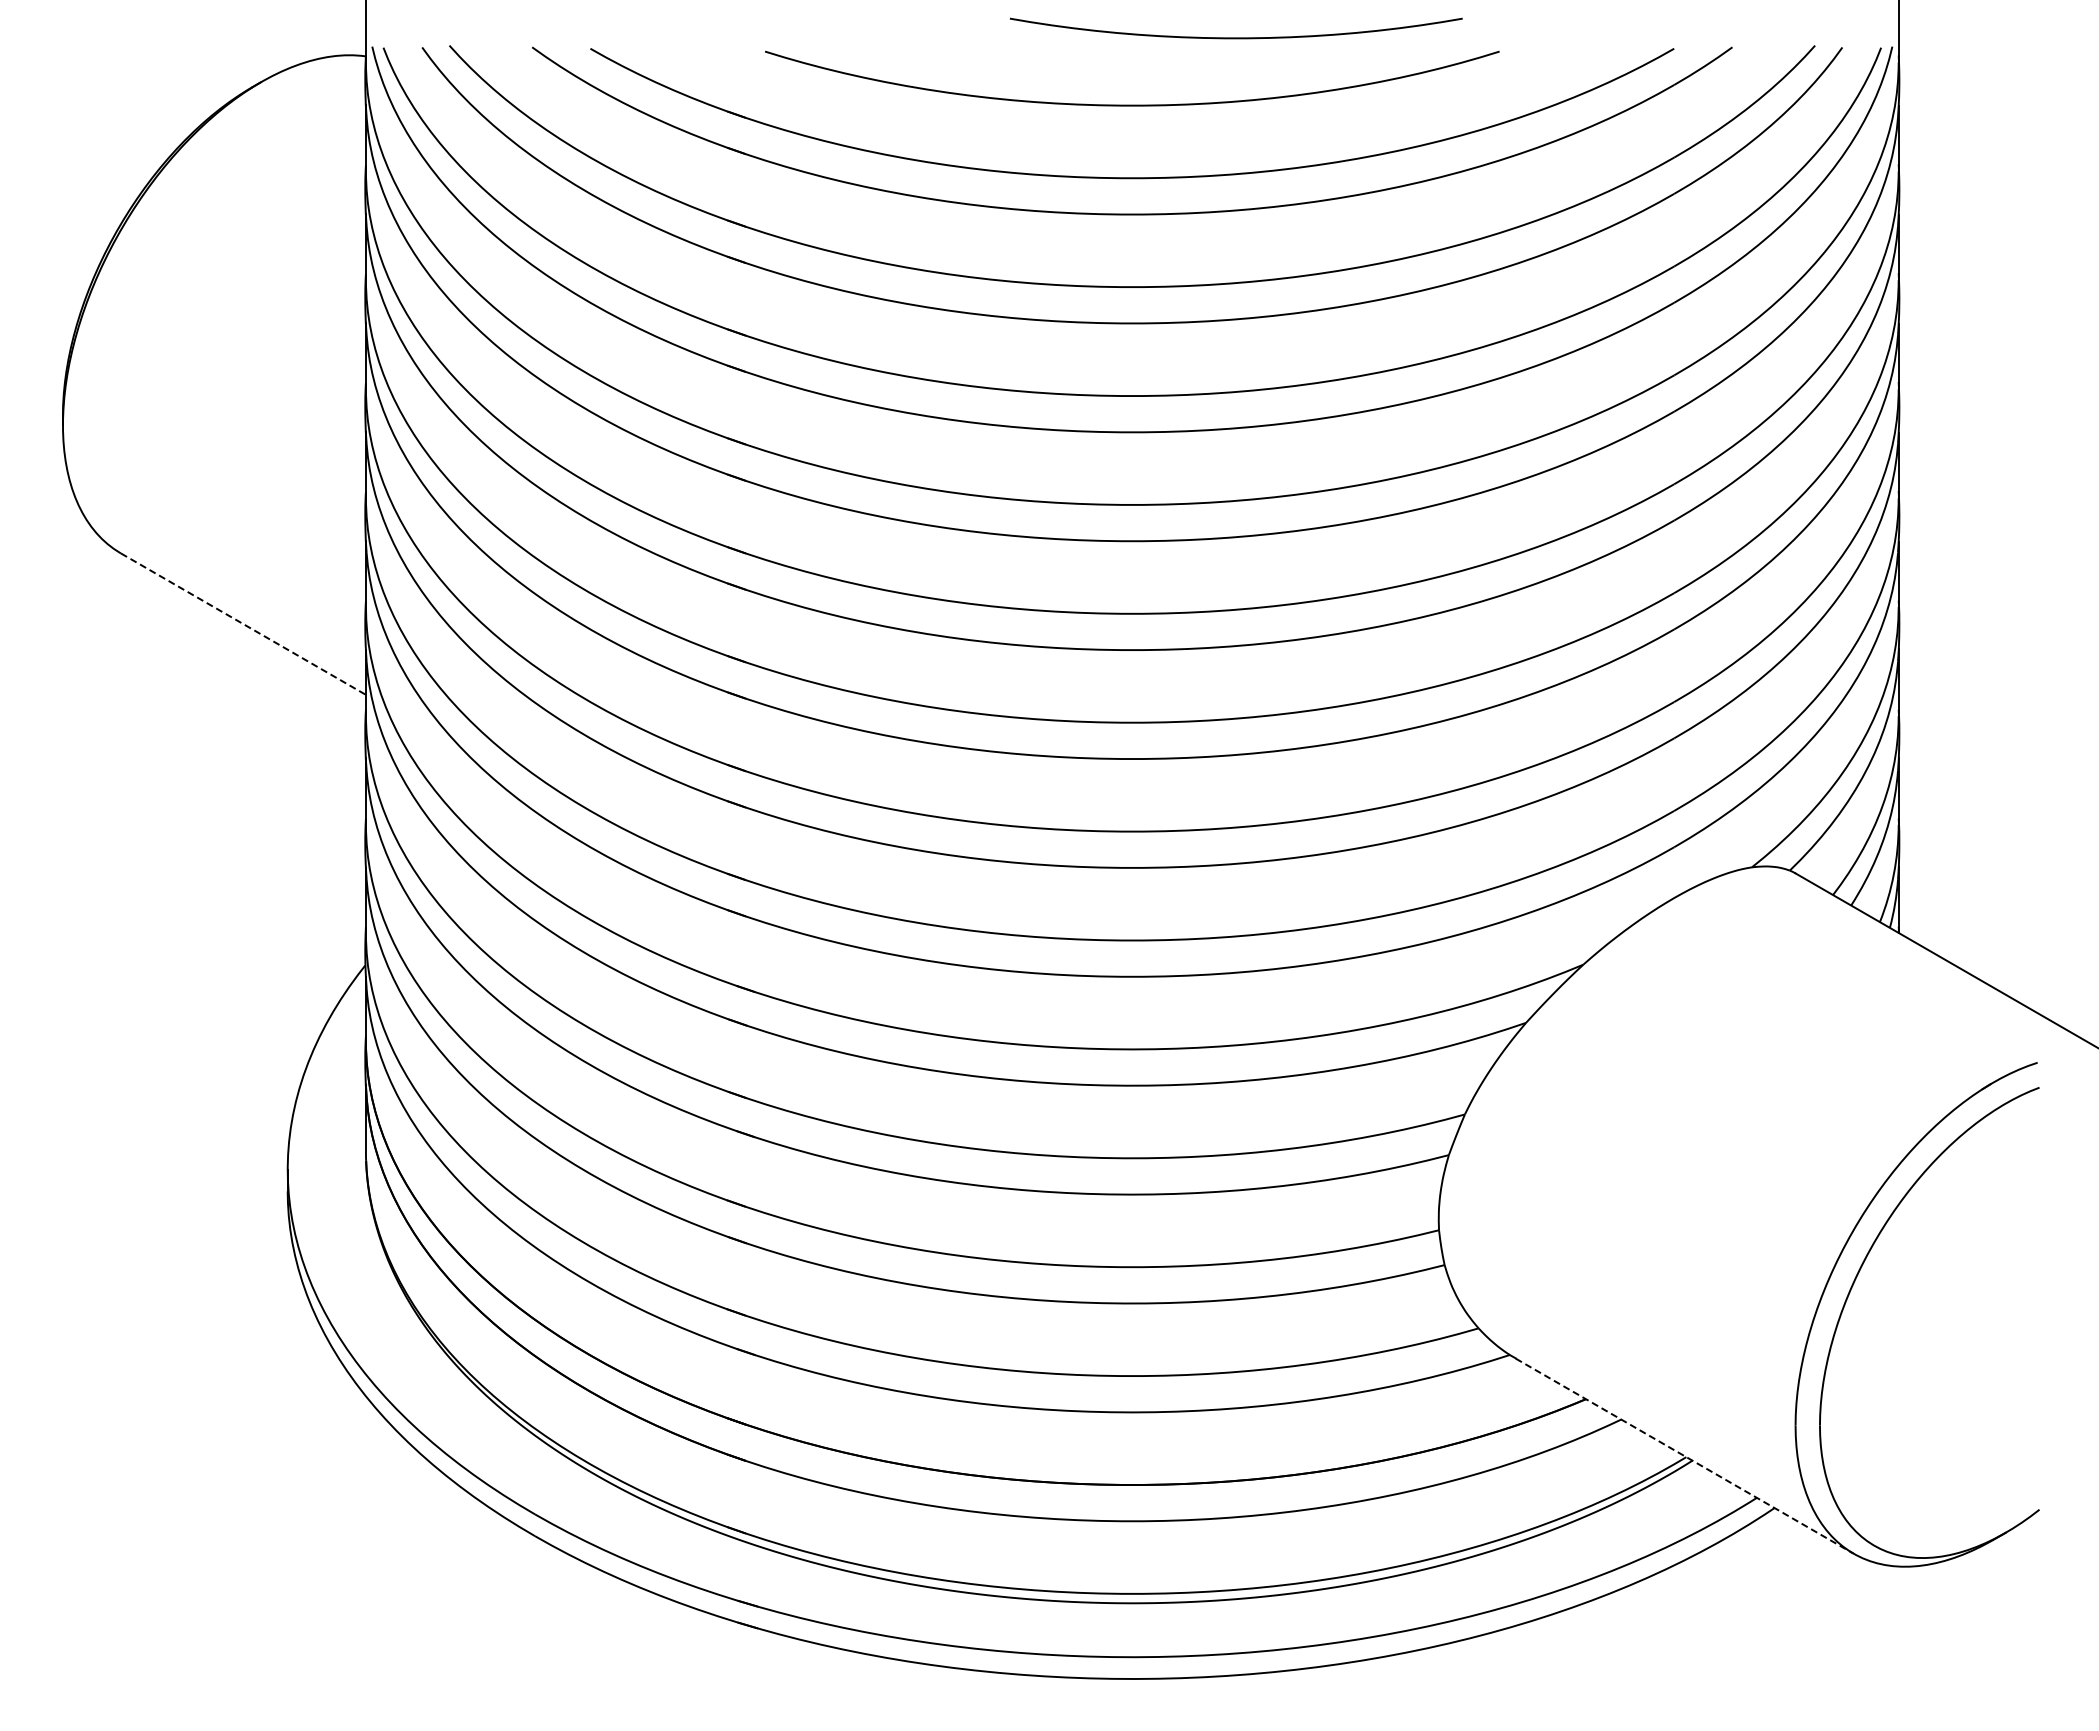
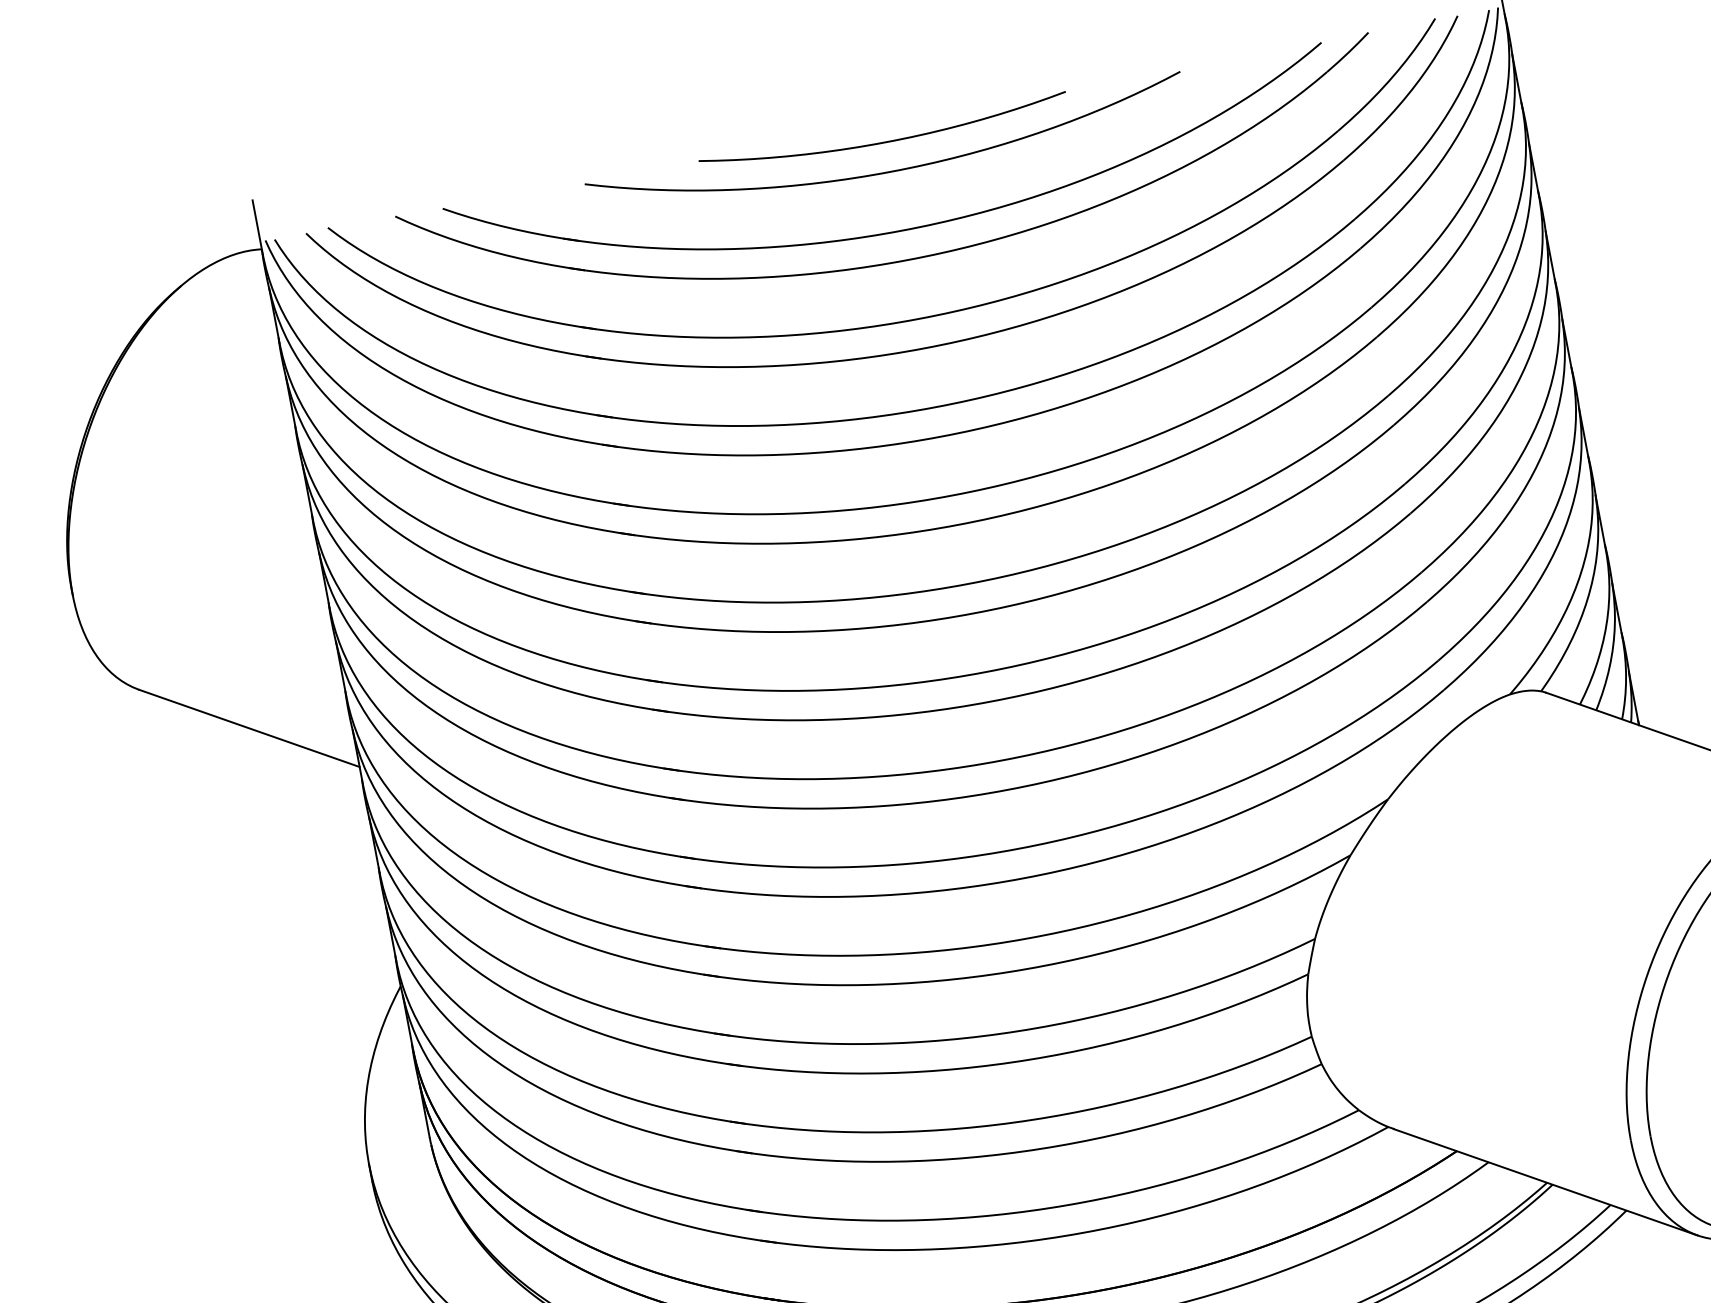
curve: (1236, 37) -> (885, 141), moved
line: (243, 624) -> (249, 728), dashed -> solid
line: (1685, 1456) -> (1546, 1182), dashed -> solid

